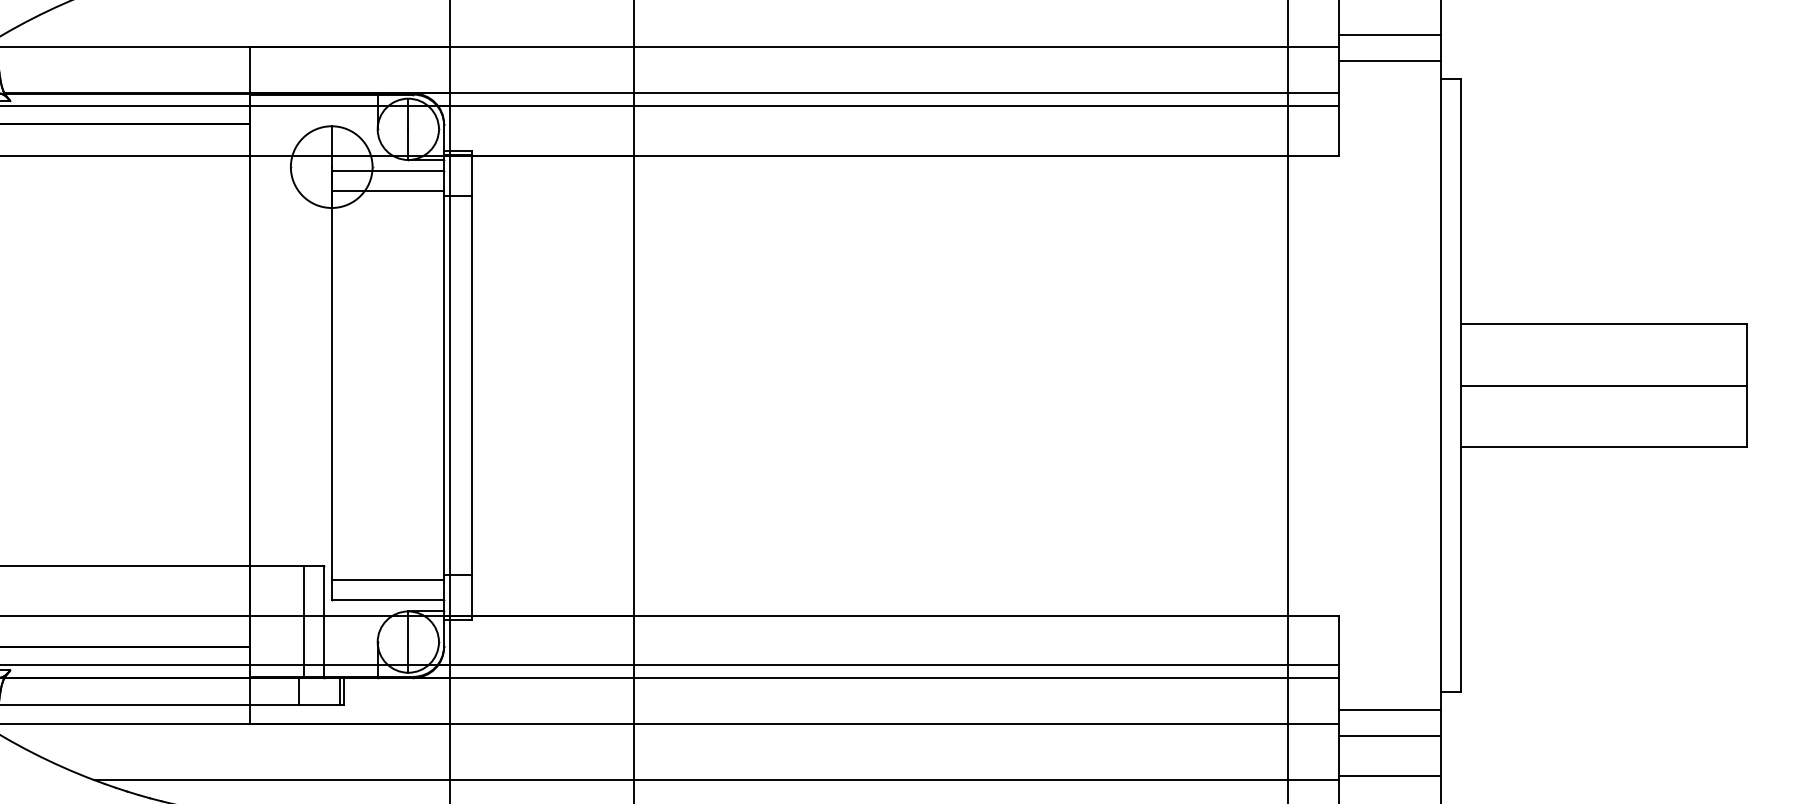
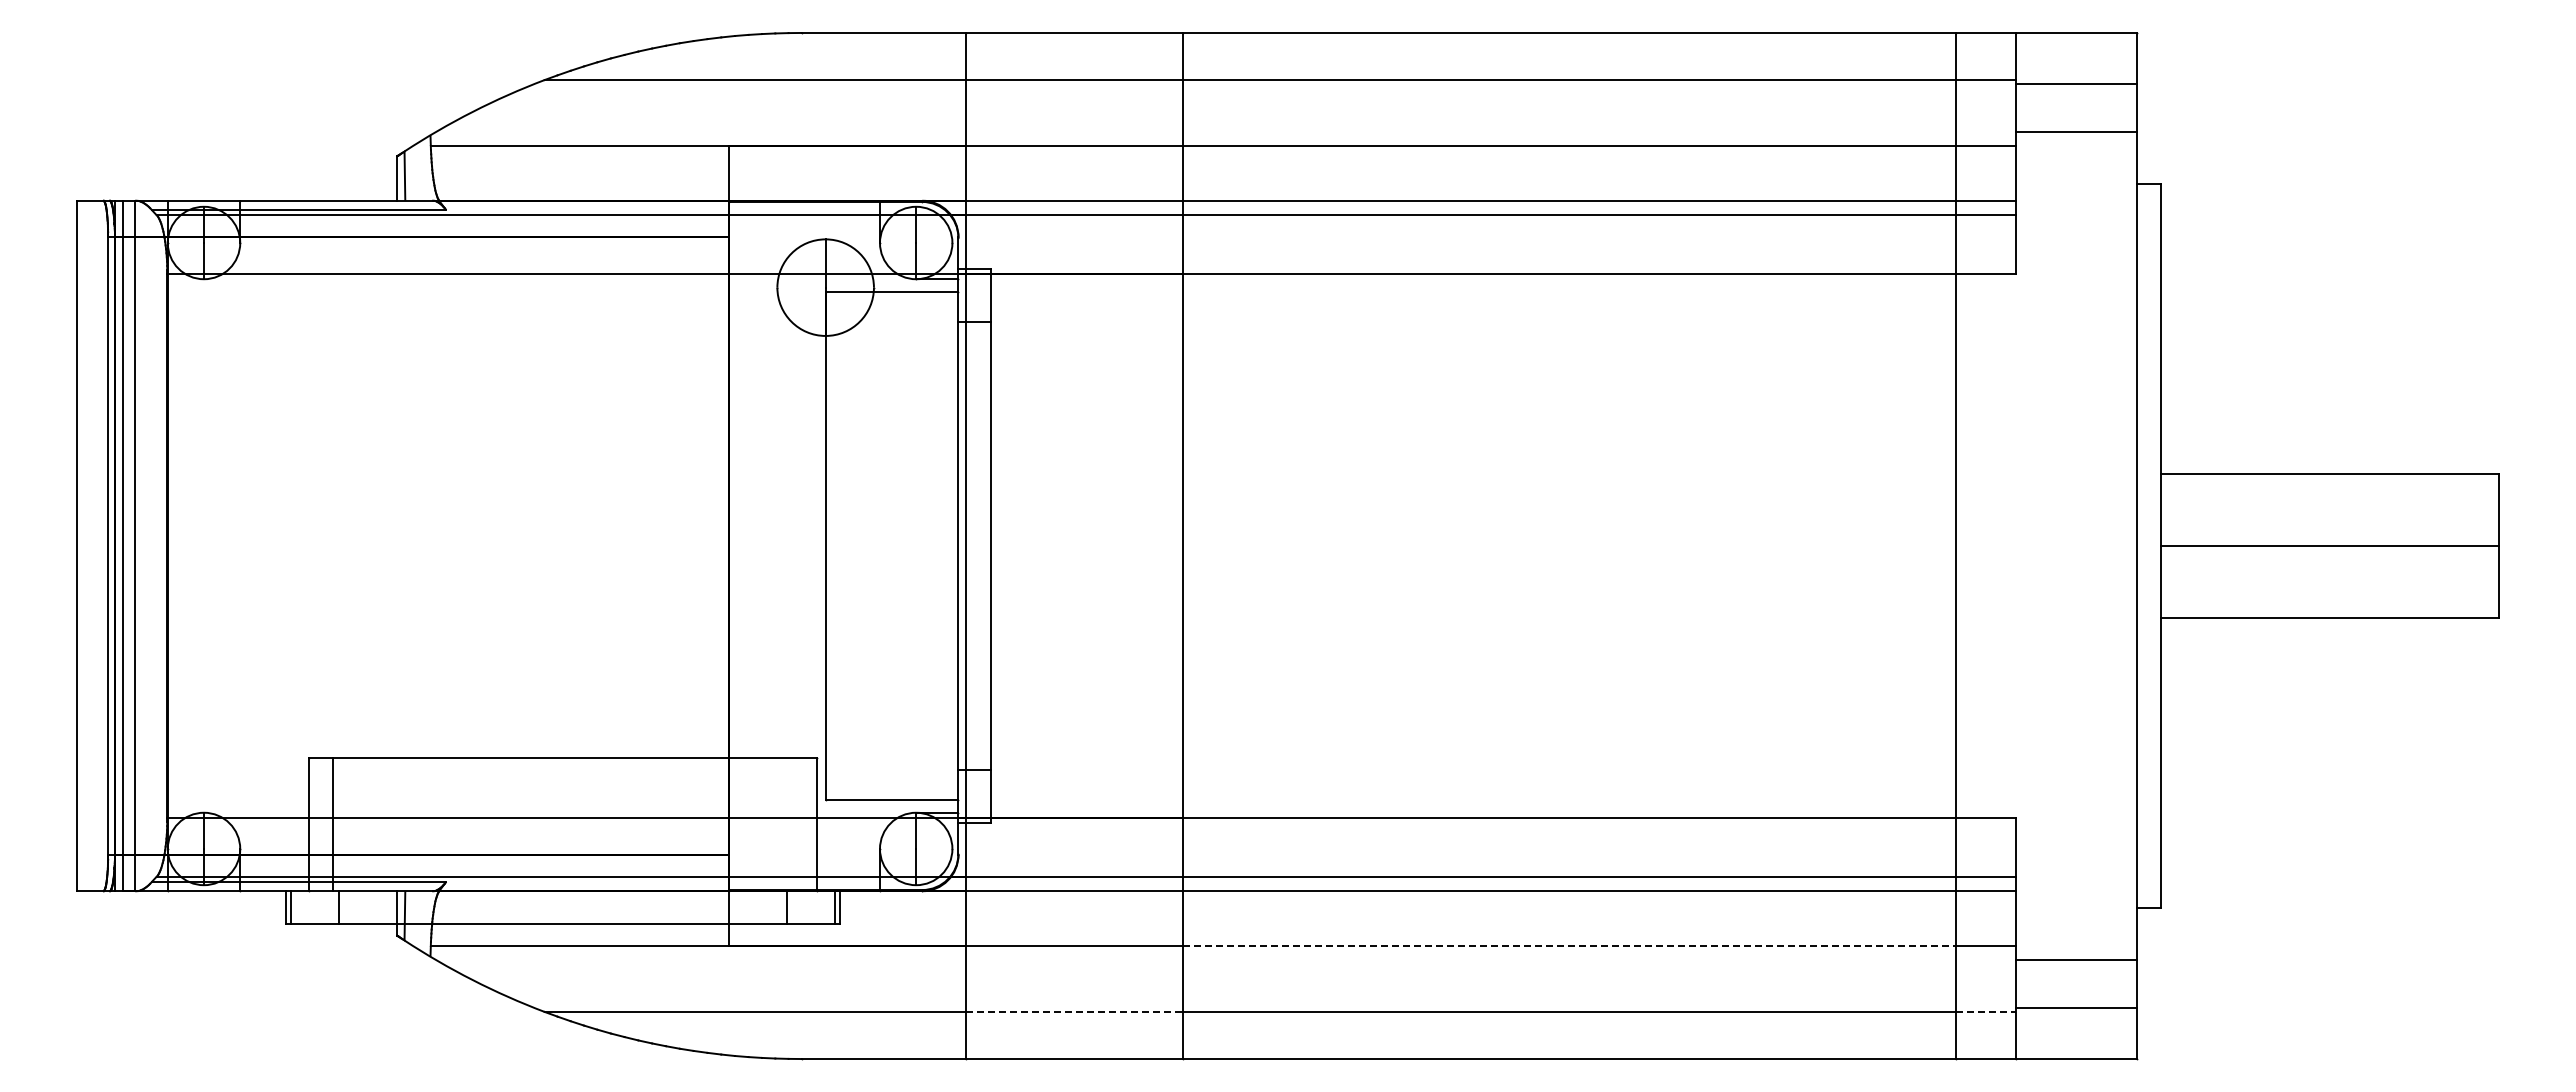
line: (1389, 61) -> (2075, 162), removed
line: (387, 191) -> (891, 316), removed
line: (387, 579) -> (891, 775), removed
line: (303, 621) -> (792, 824), removed
line: (1389, 710) -> (2075, 929), removed
line: (961, 724) -> (1569, 946), solid -> dashed
line: (542, 779) -> (1074, 1011), solid -> dashed
line: (1314, 779) -> (1986, 1011), solid -> dashed

